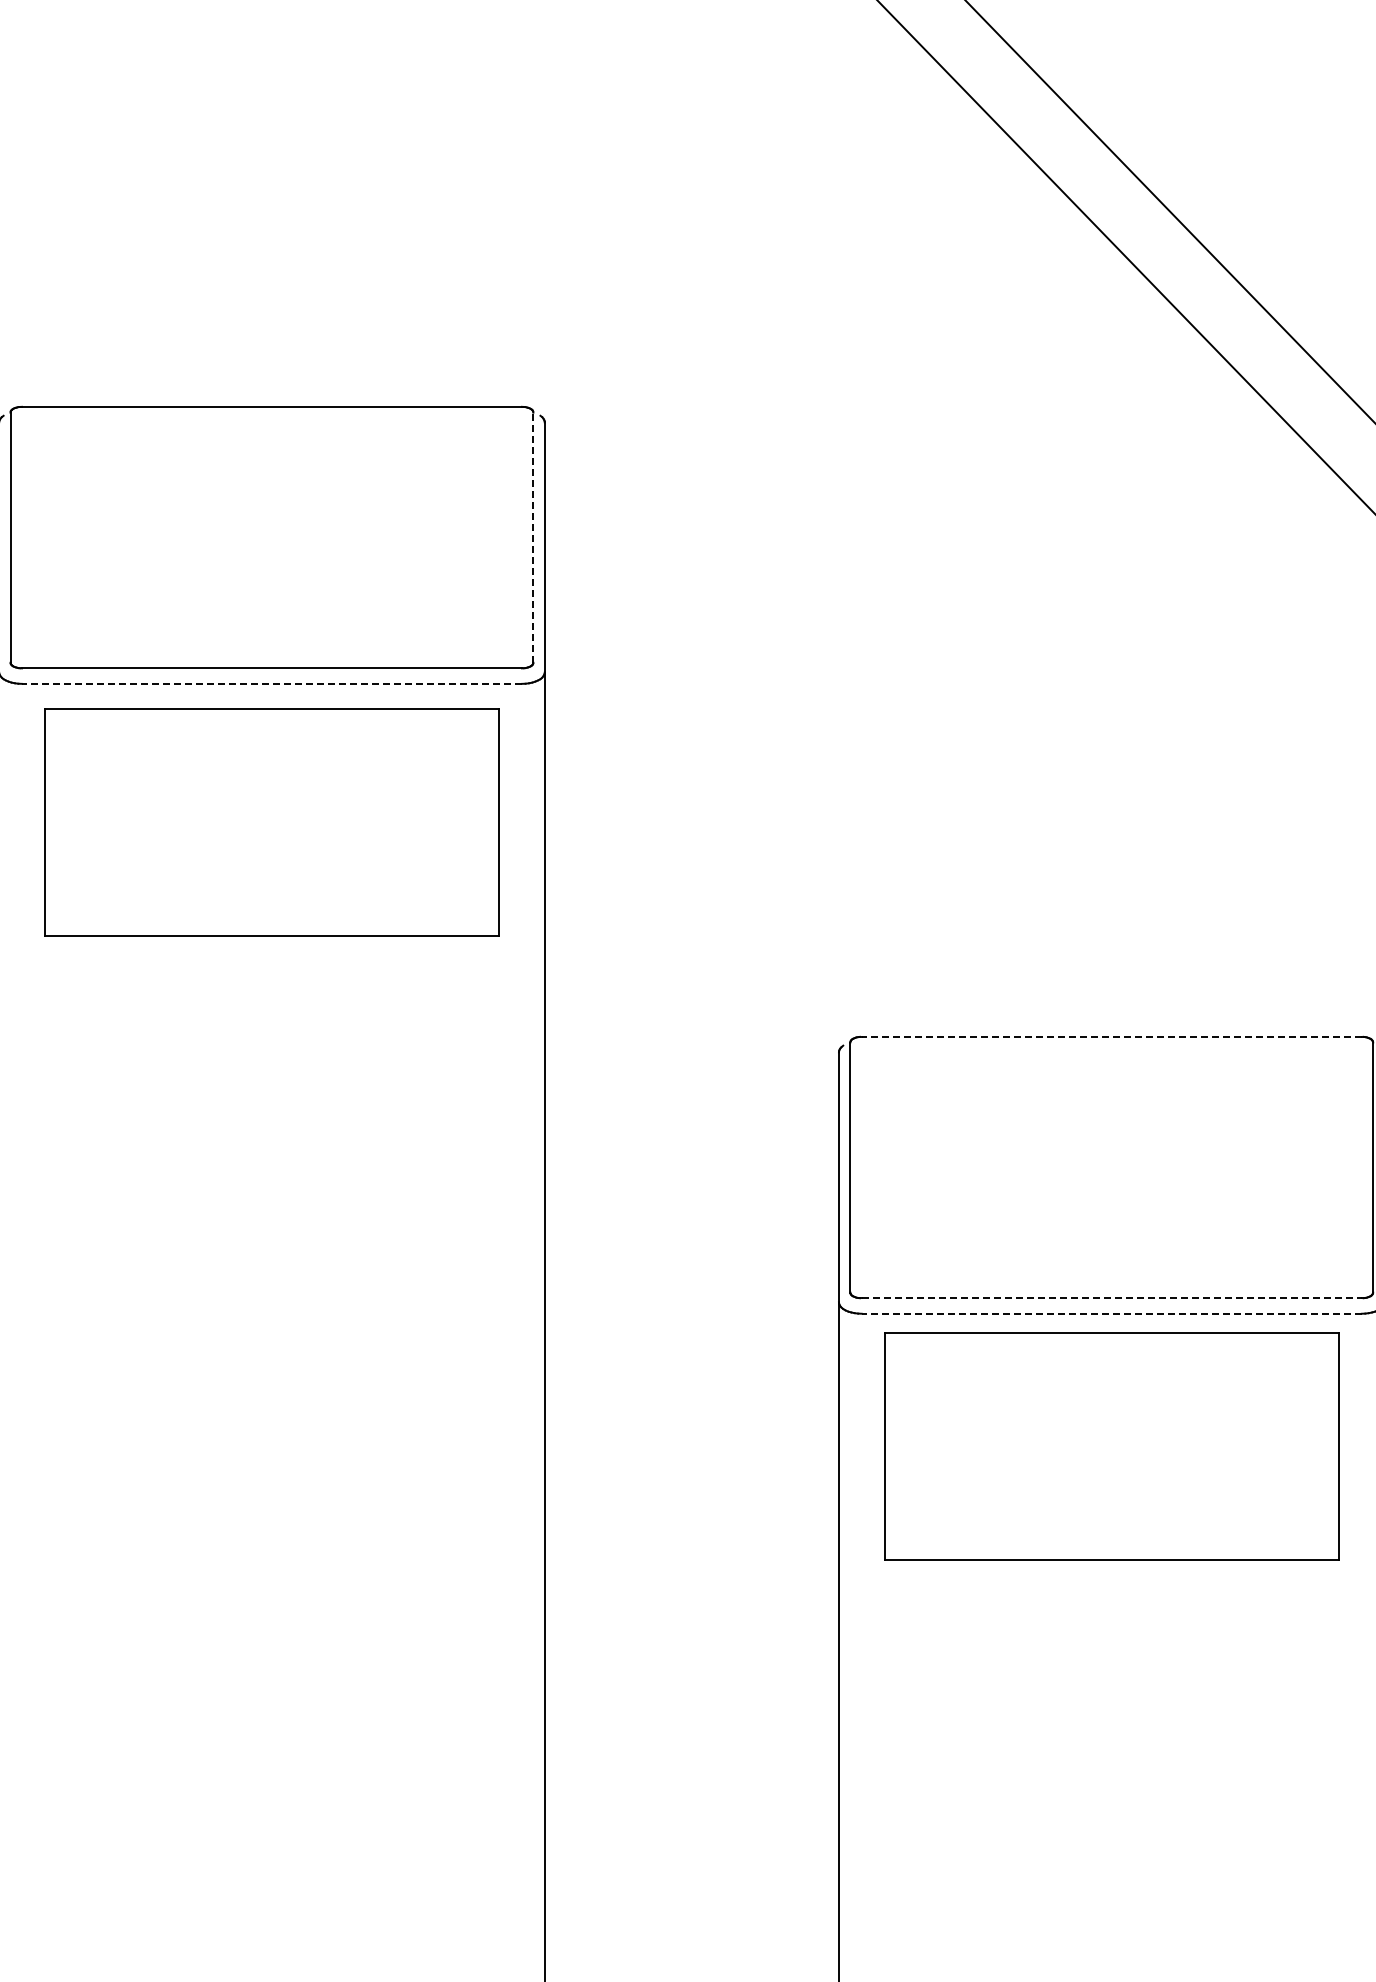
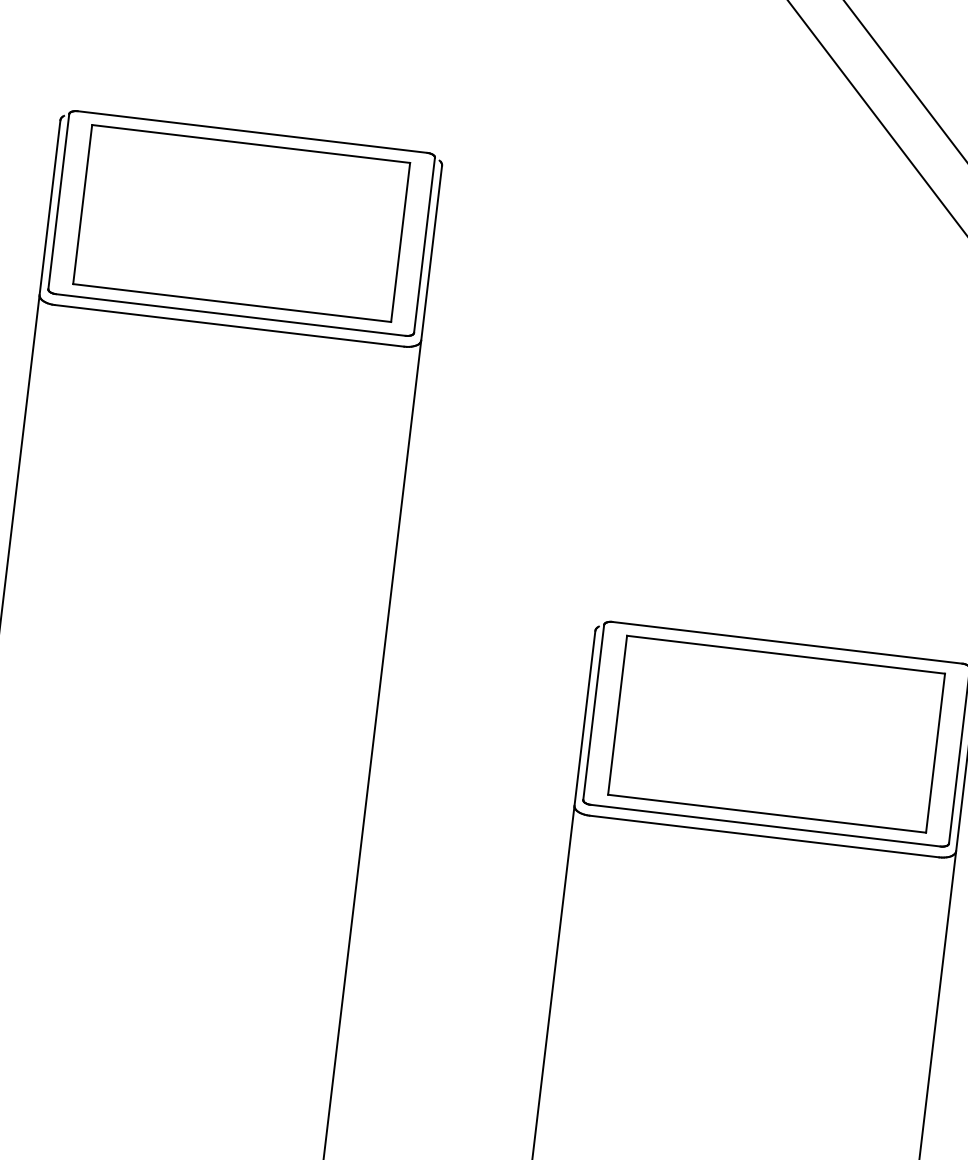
line: (533, 537) -> (424, 245), dashed -> solid
line: (271, 683) -> (229, 325), dashed -> solid
part: (271, 822) -> (241, 223), moved
line: (1111, 1036) -> (787, 642), dashed -> solid
line: (1112, 1298) -> (766, 825), dashed -> solid
line: (1111, 1313) -> (764, 836), dashed -> solid
part: (1111, 1446) -> (776, 734), moved

